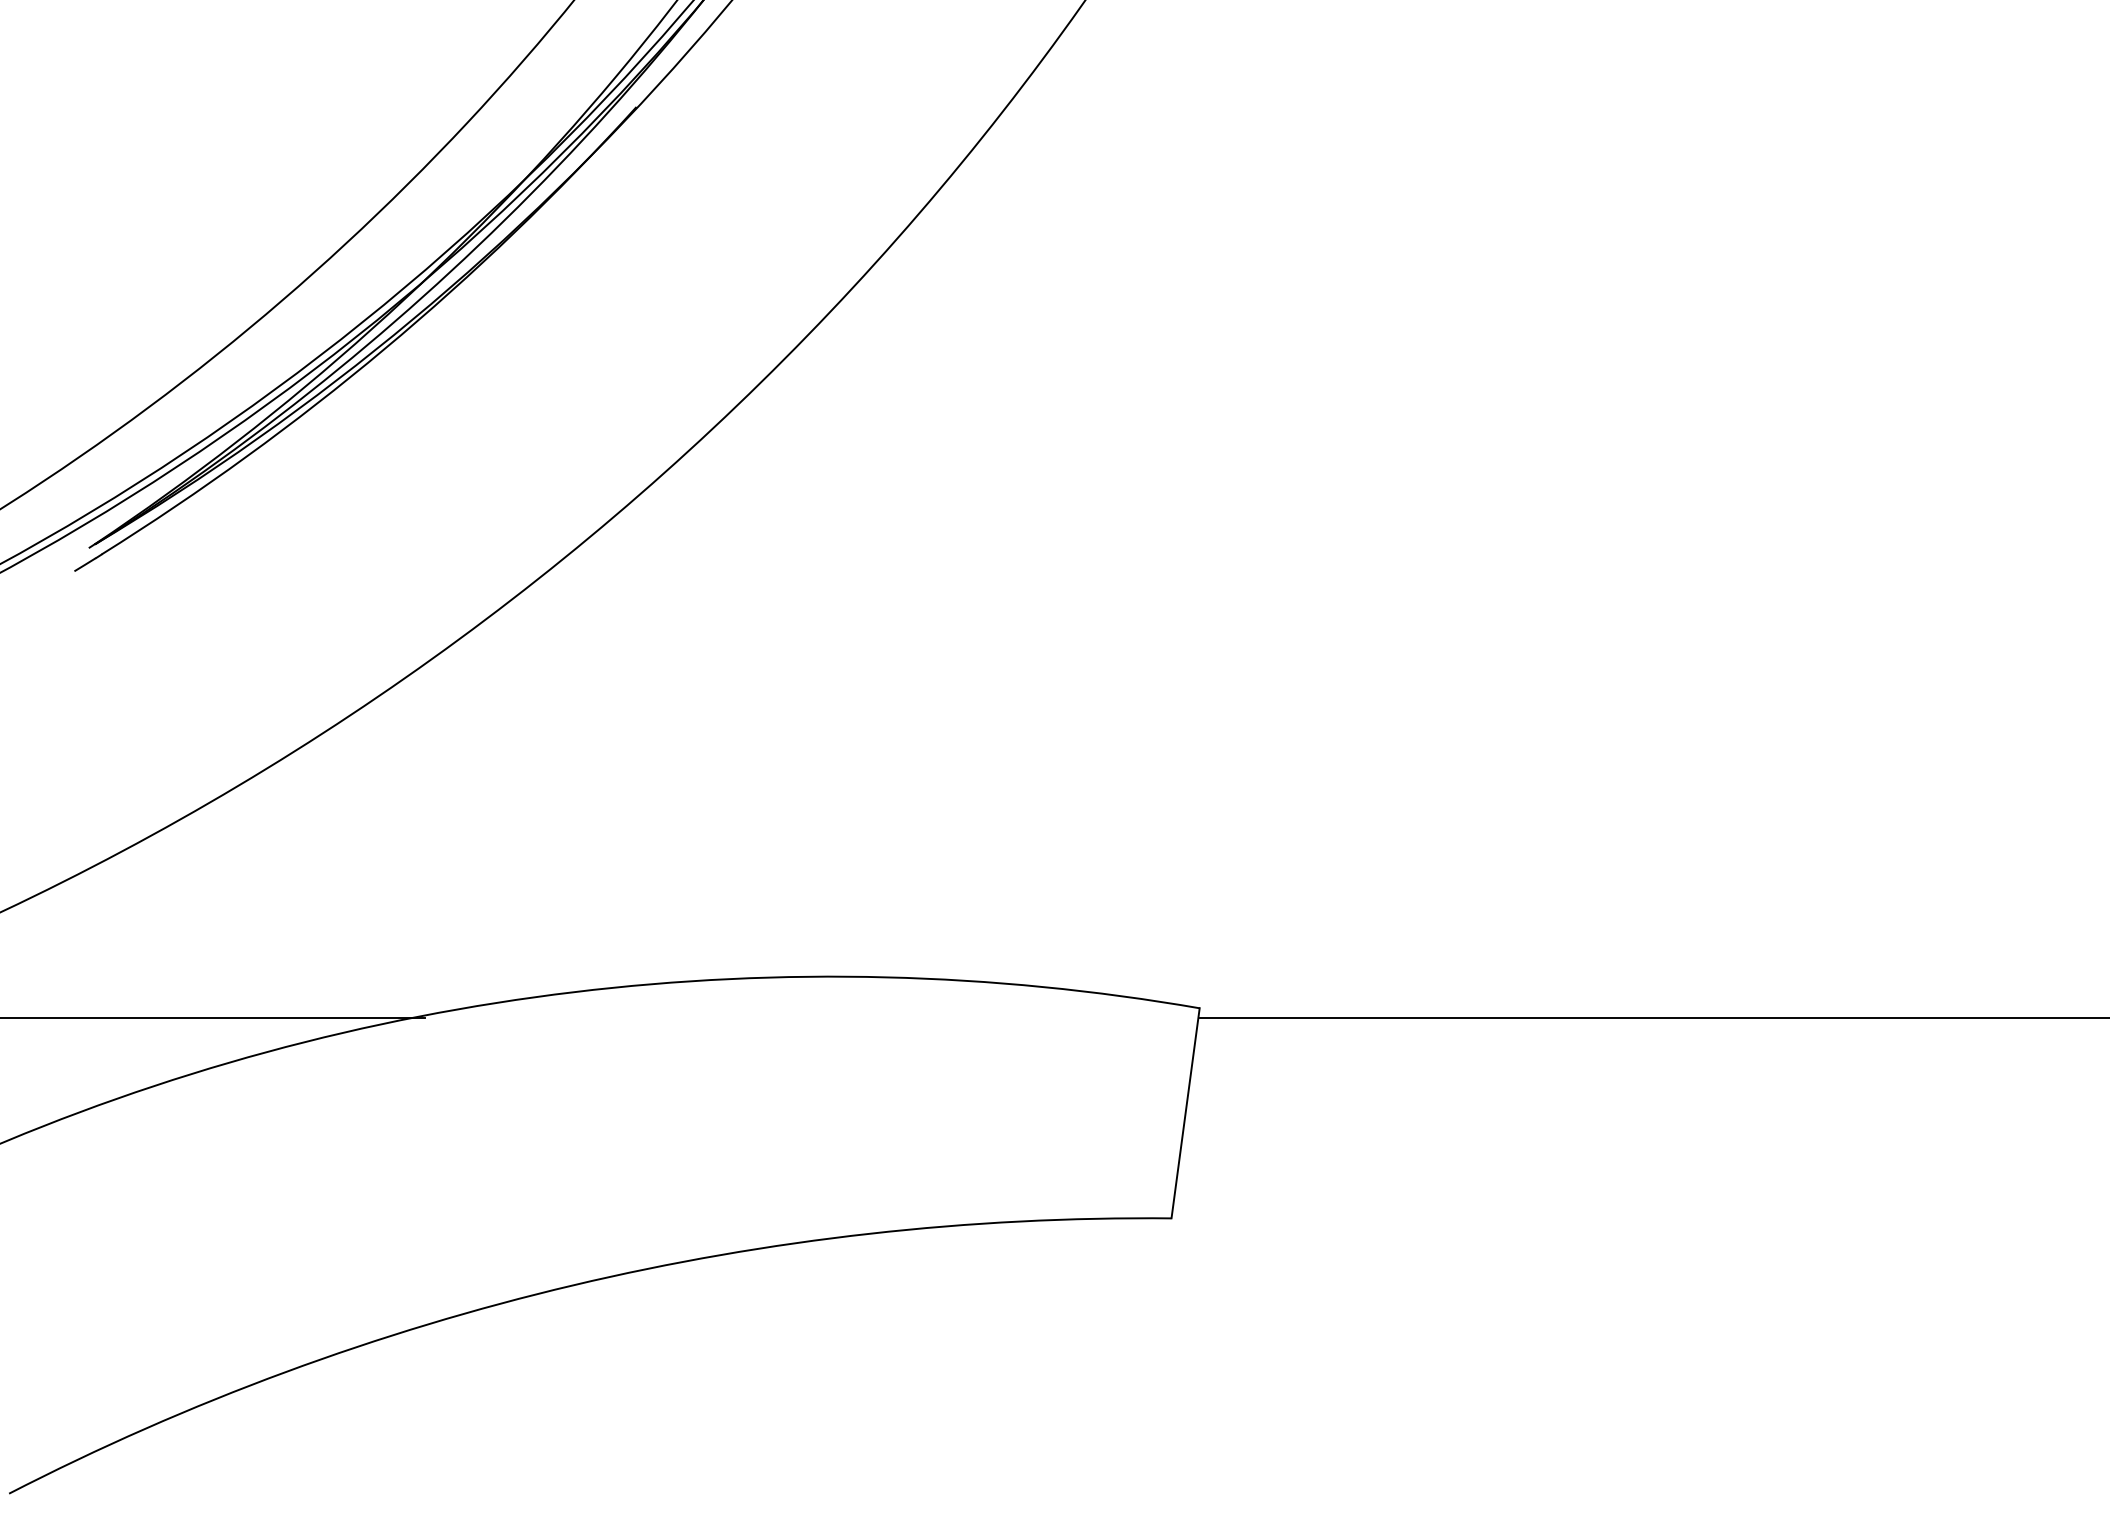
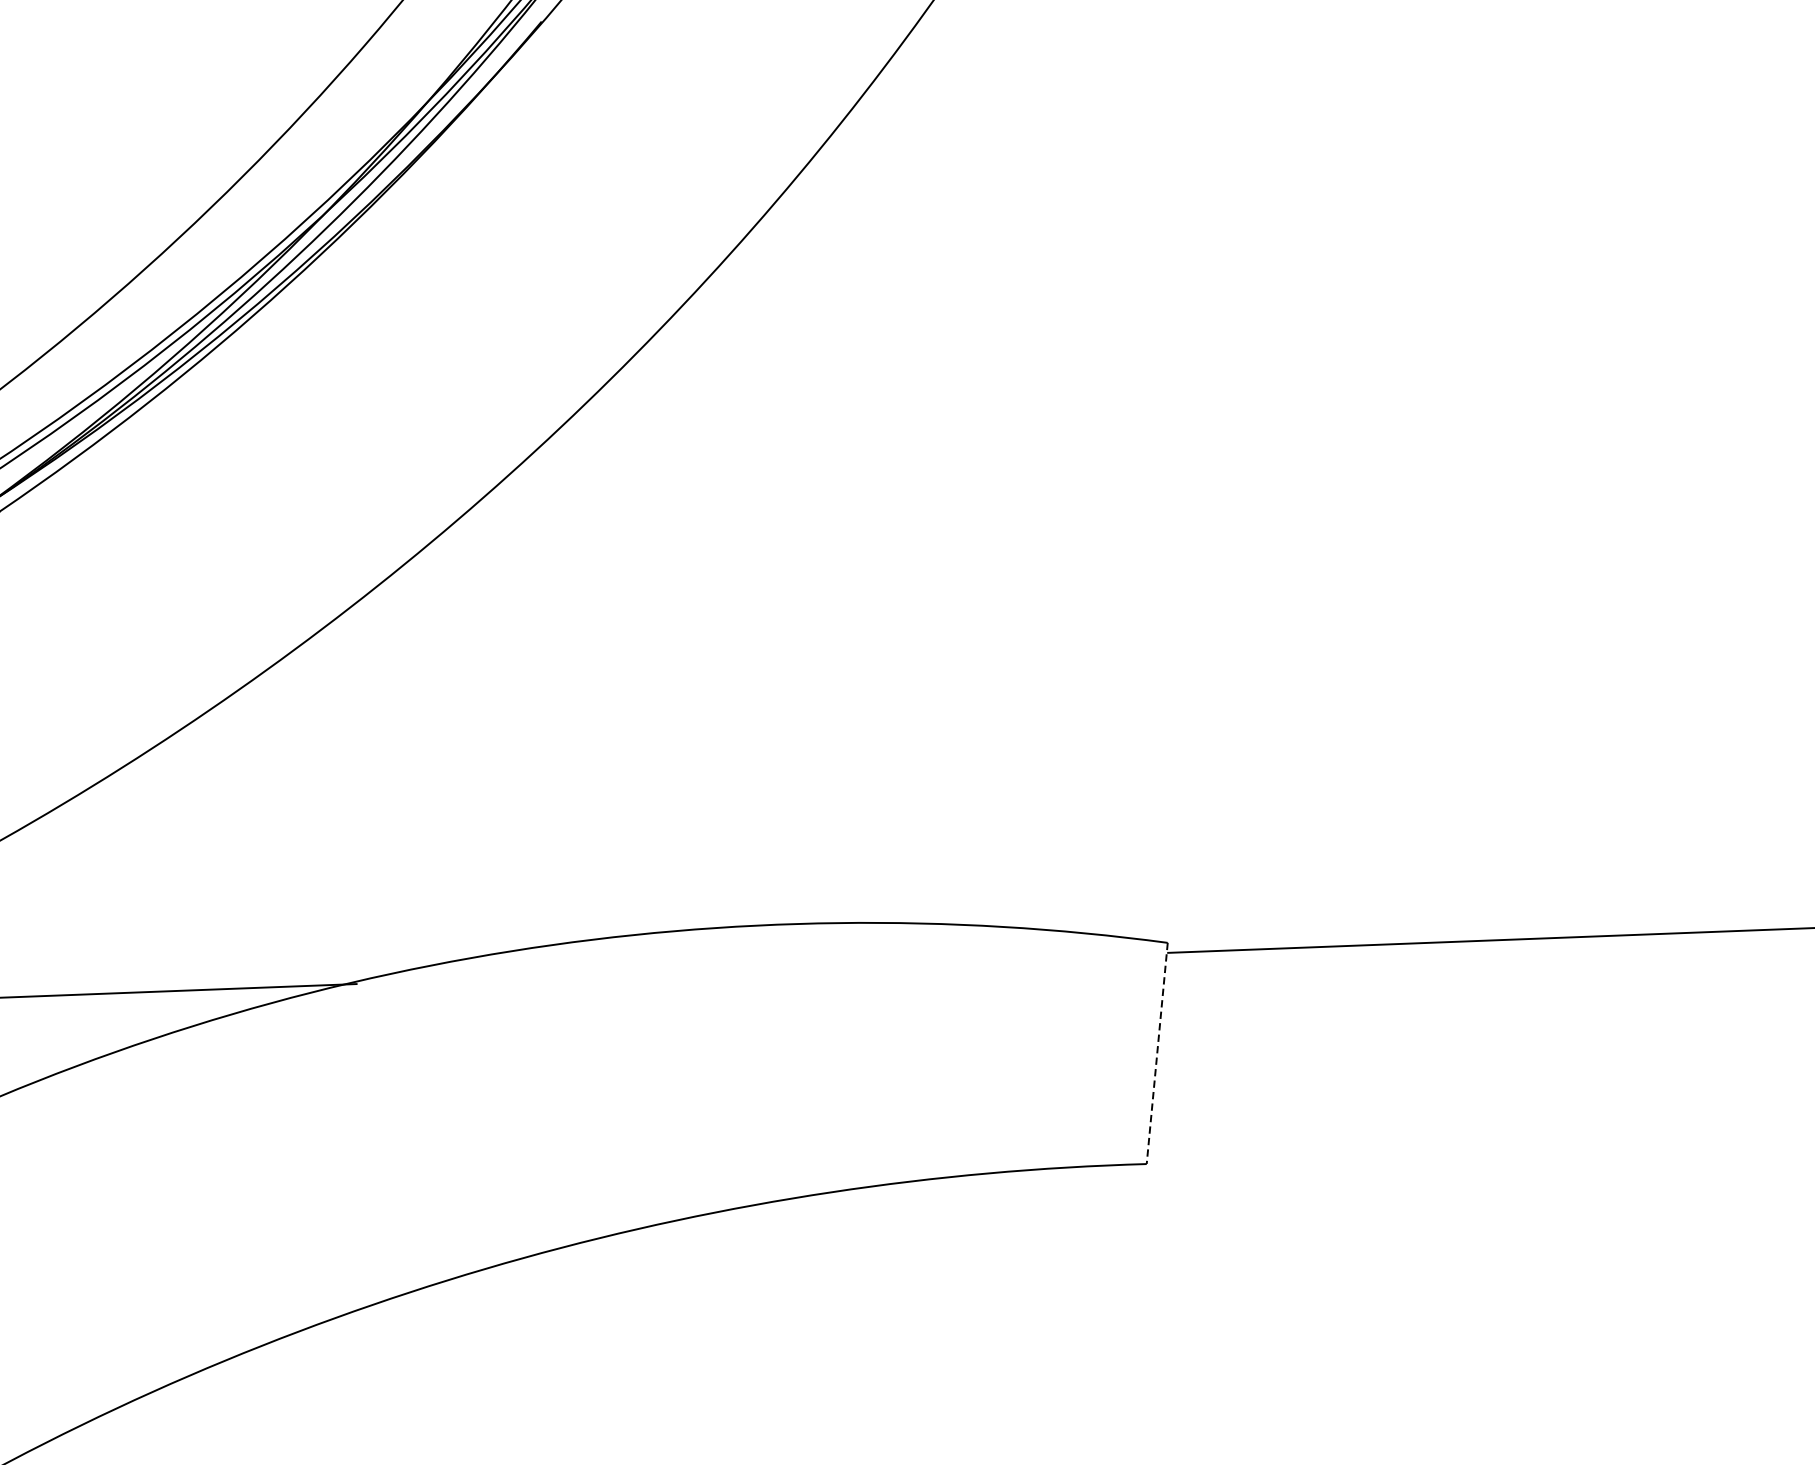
line: (1185, 1113) -> (1157, 1053), solid -> dashed

